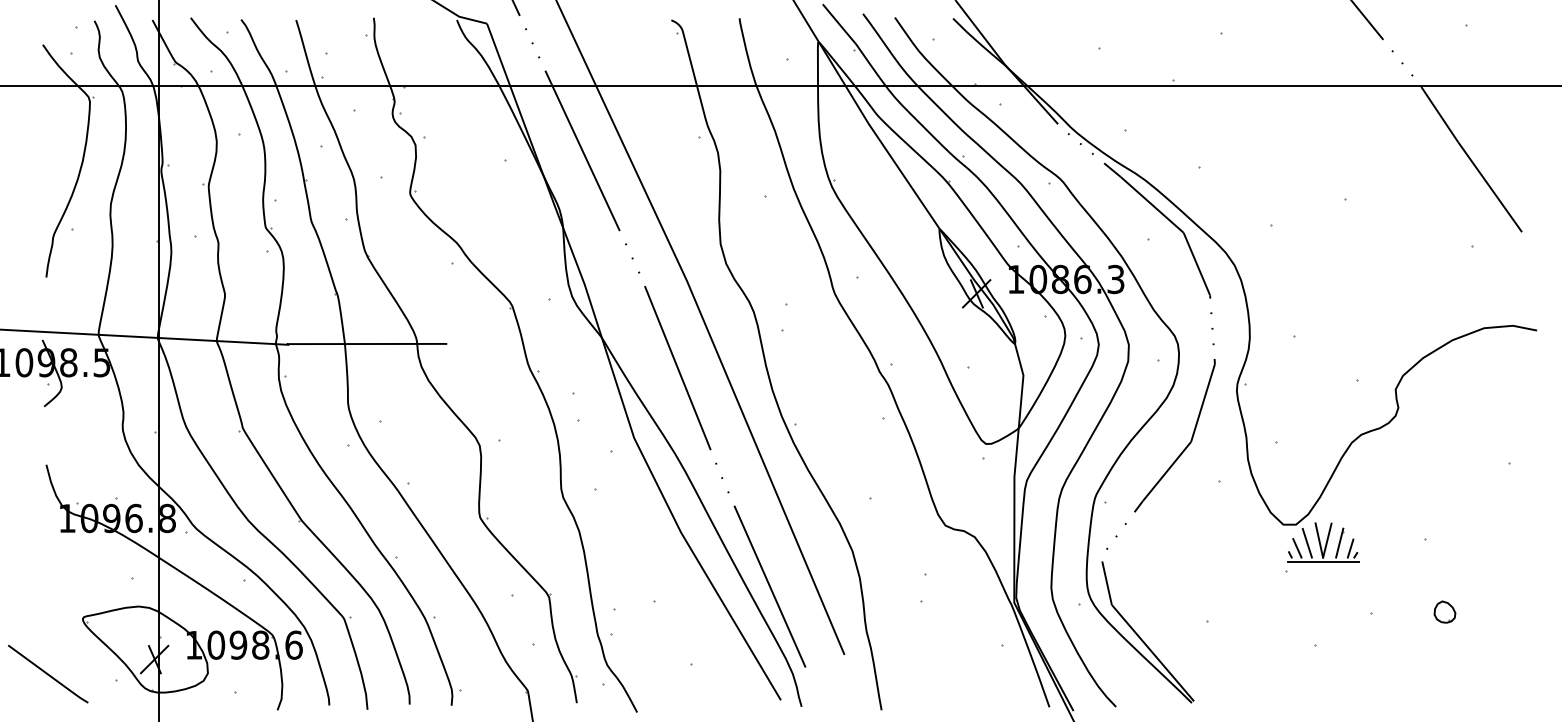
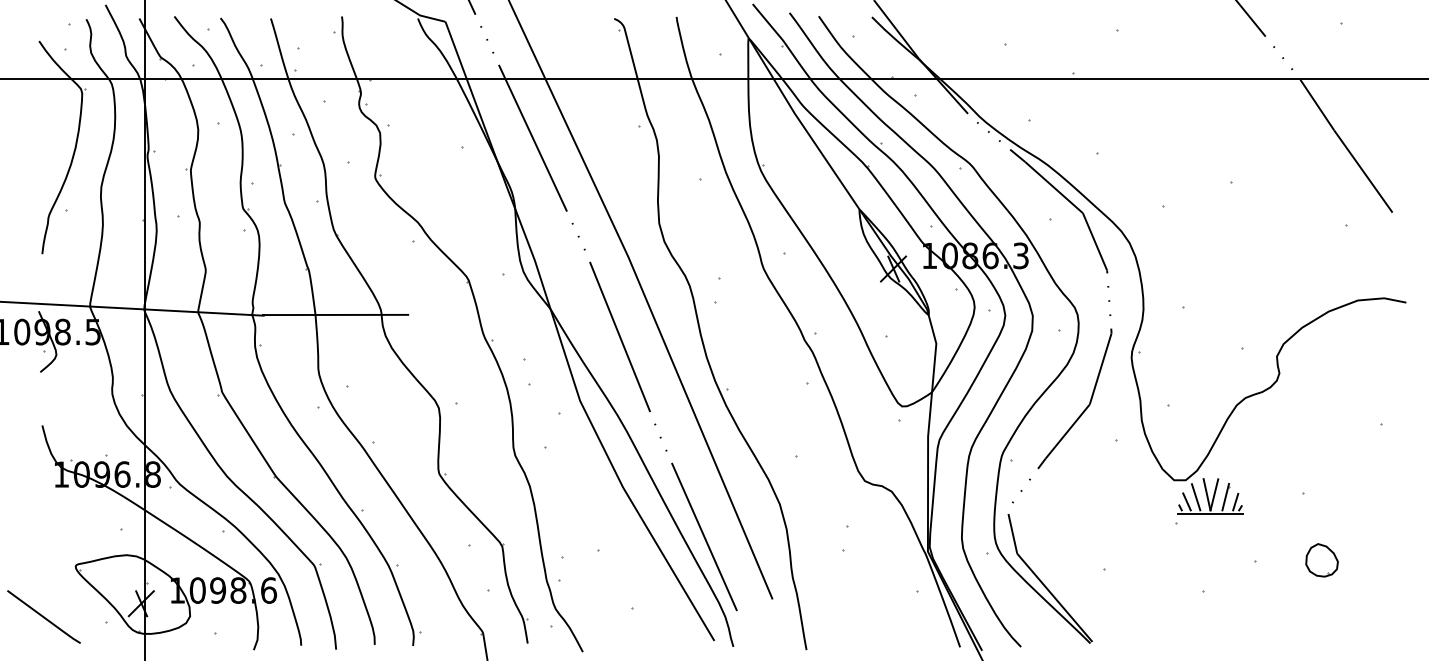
part: (1444, 611) -> (1321, 559), size x1.67

